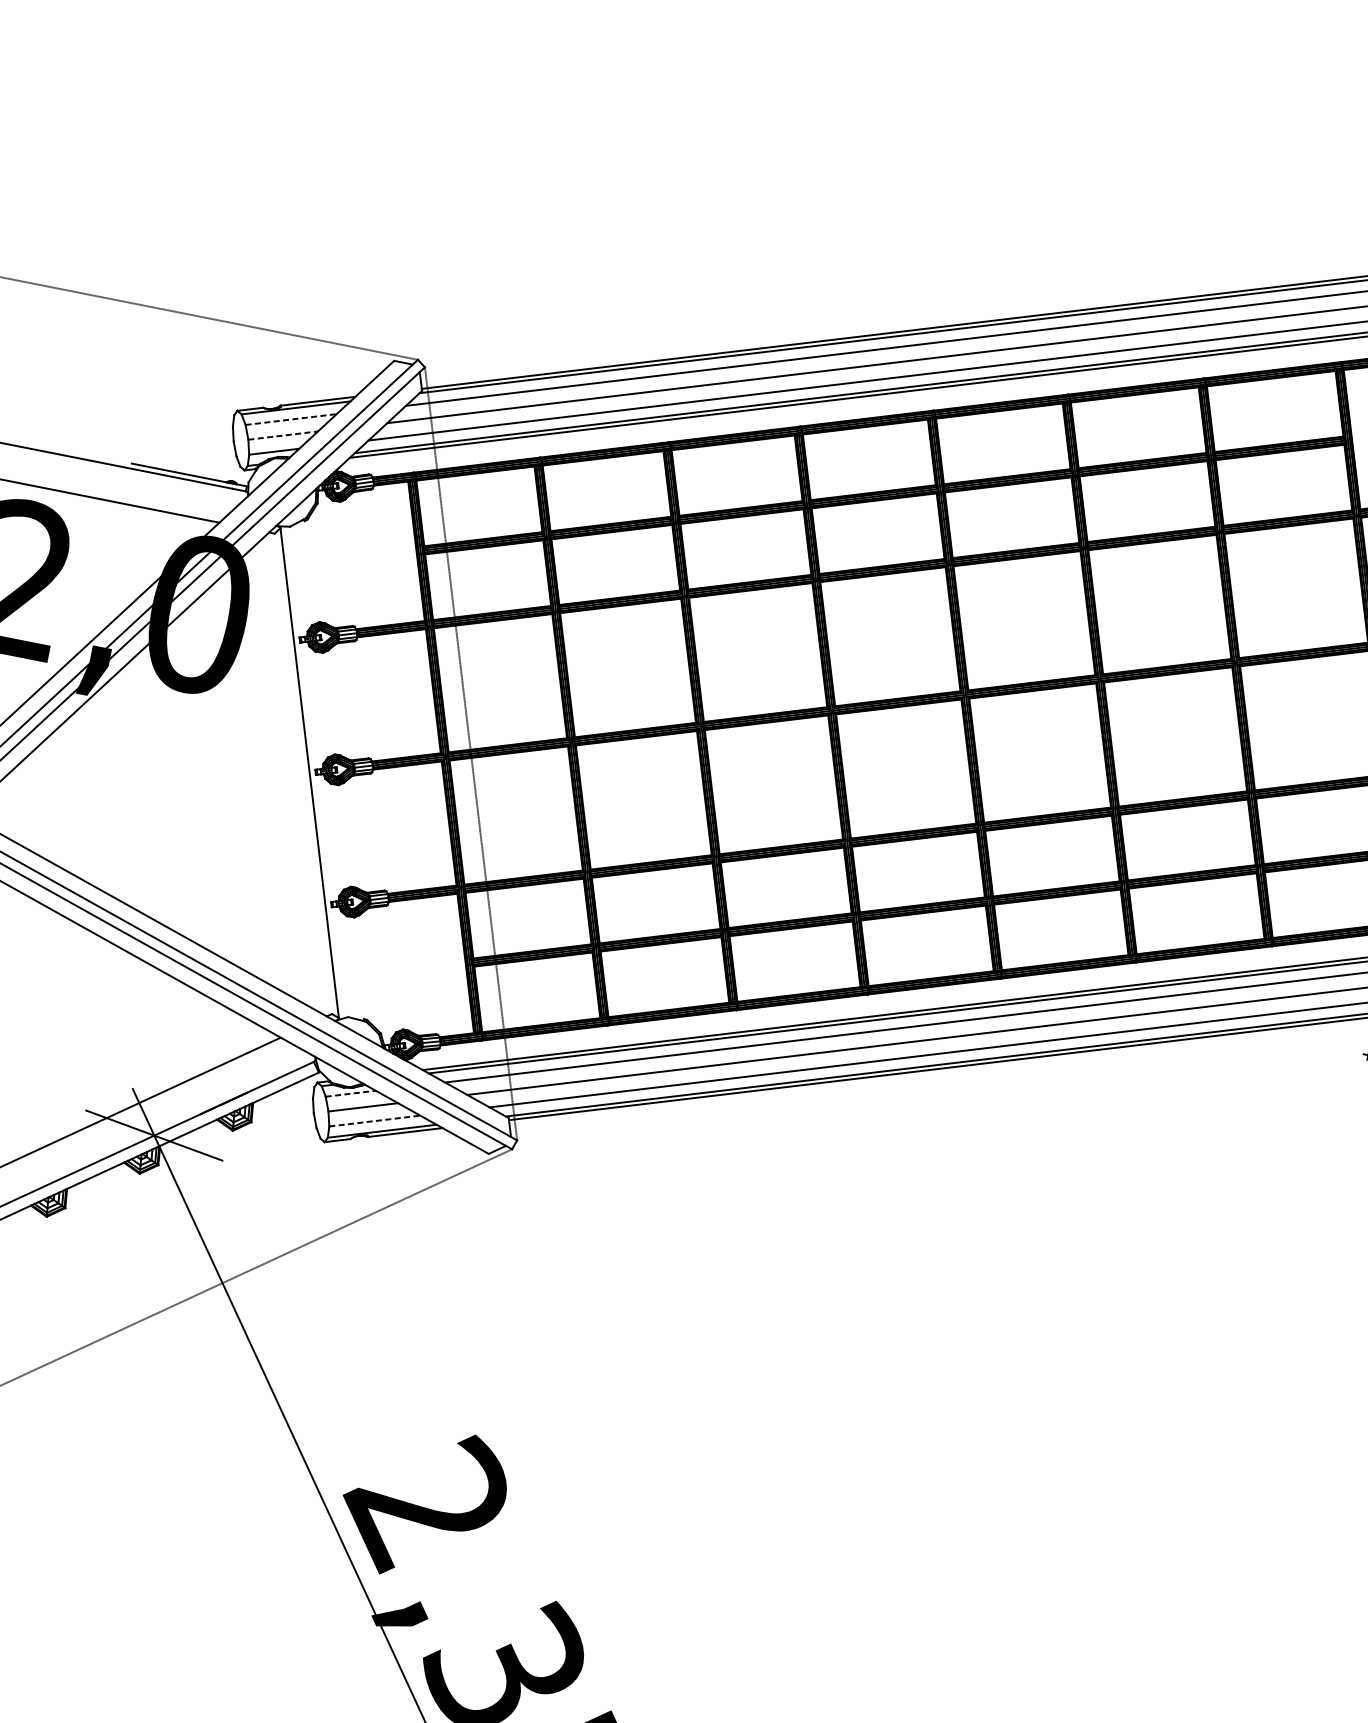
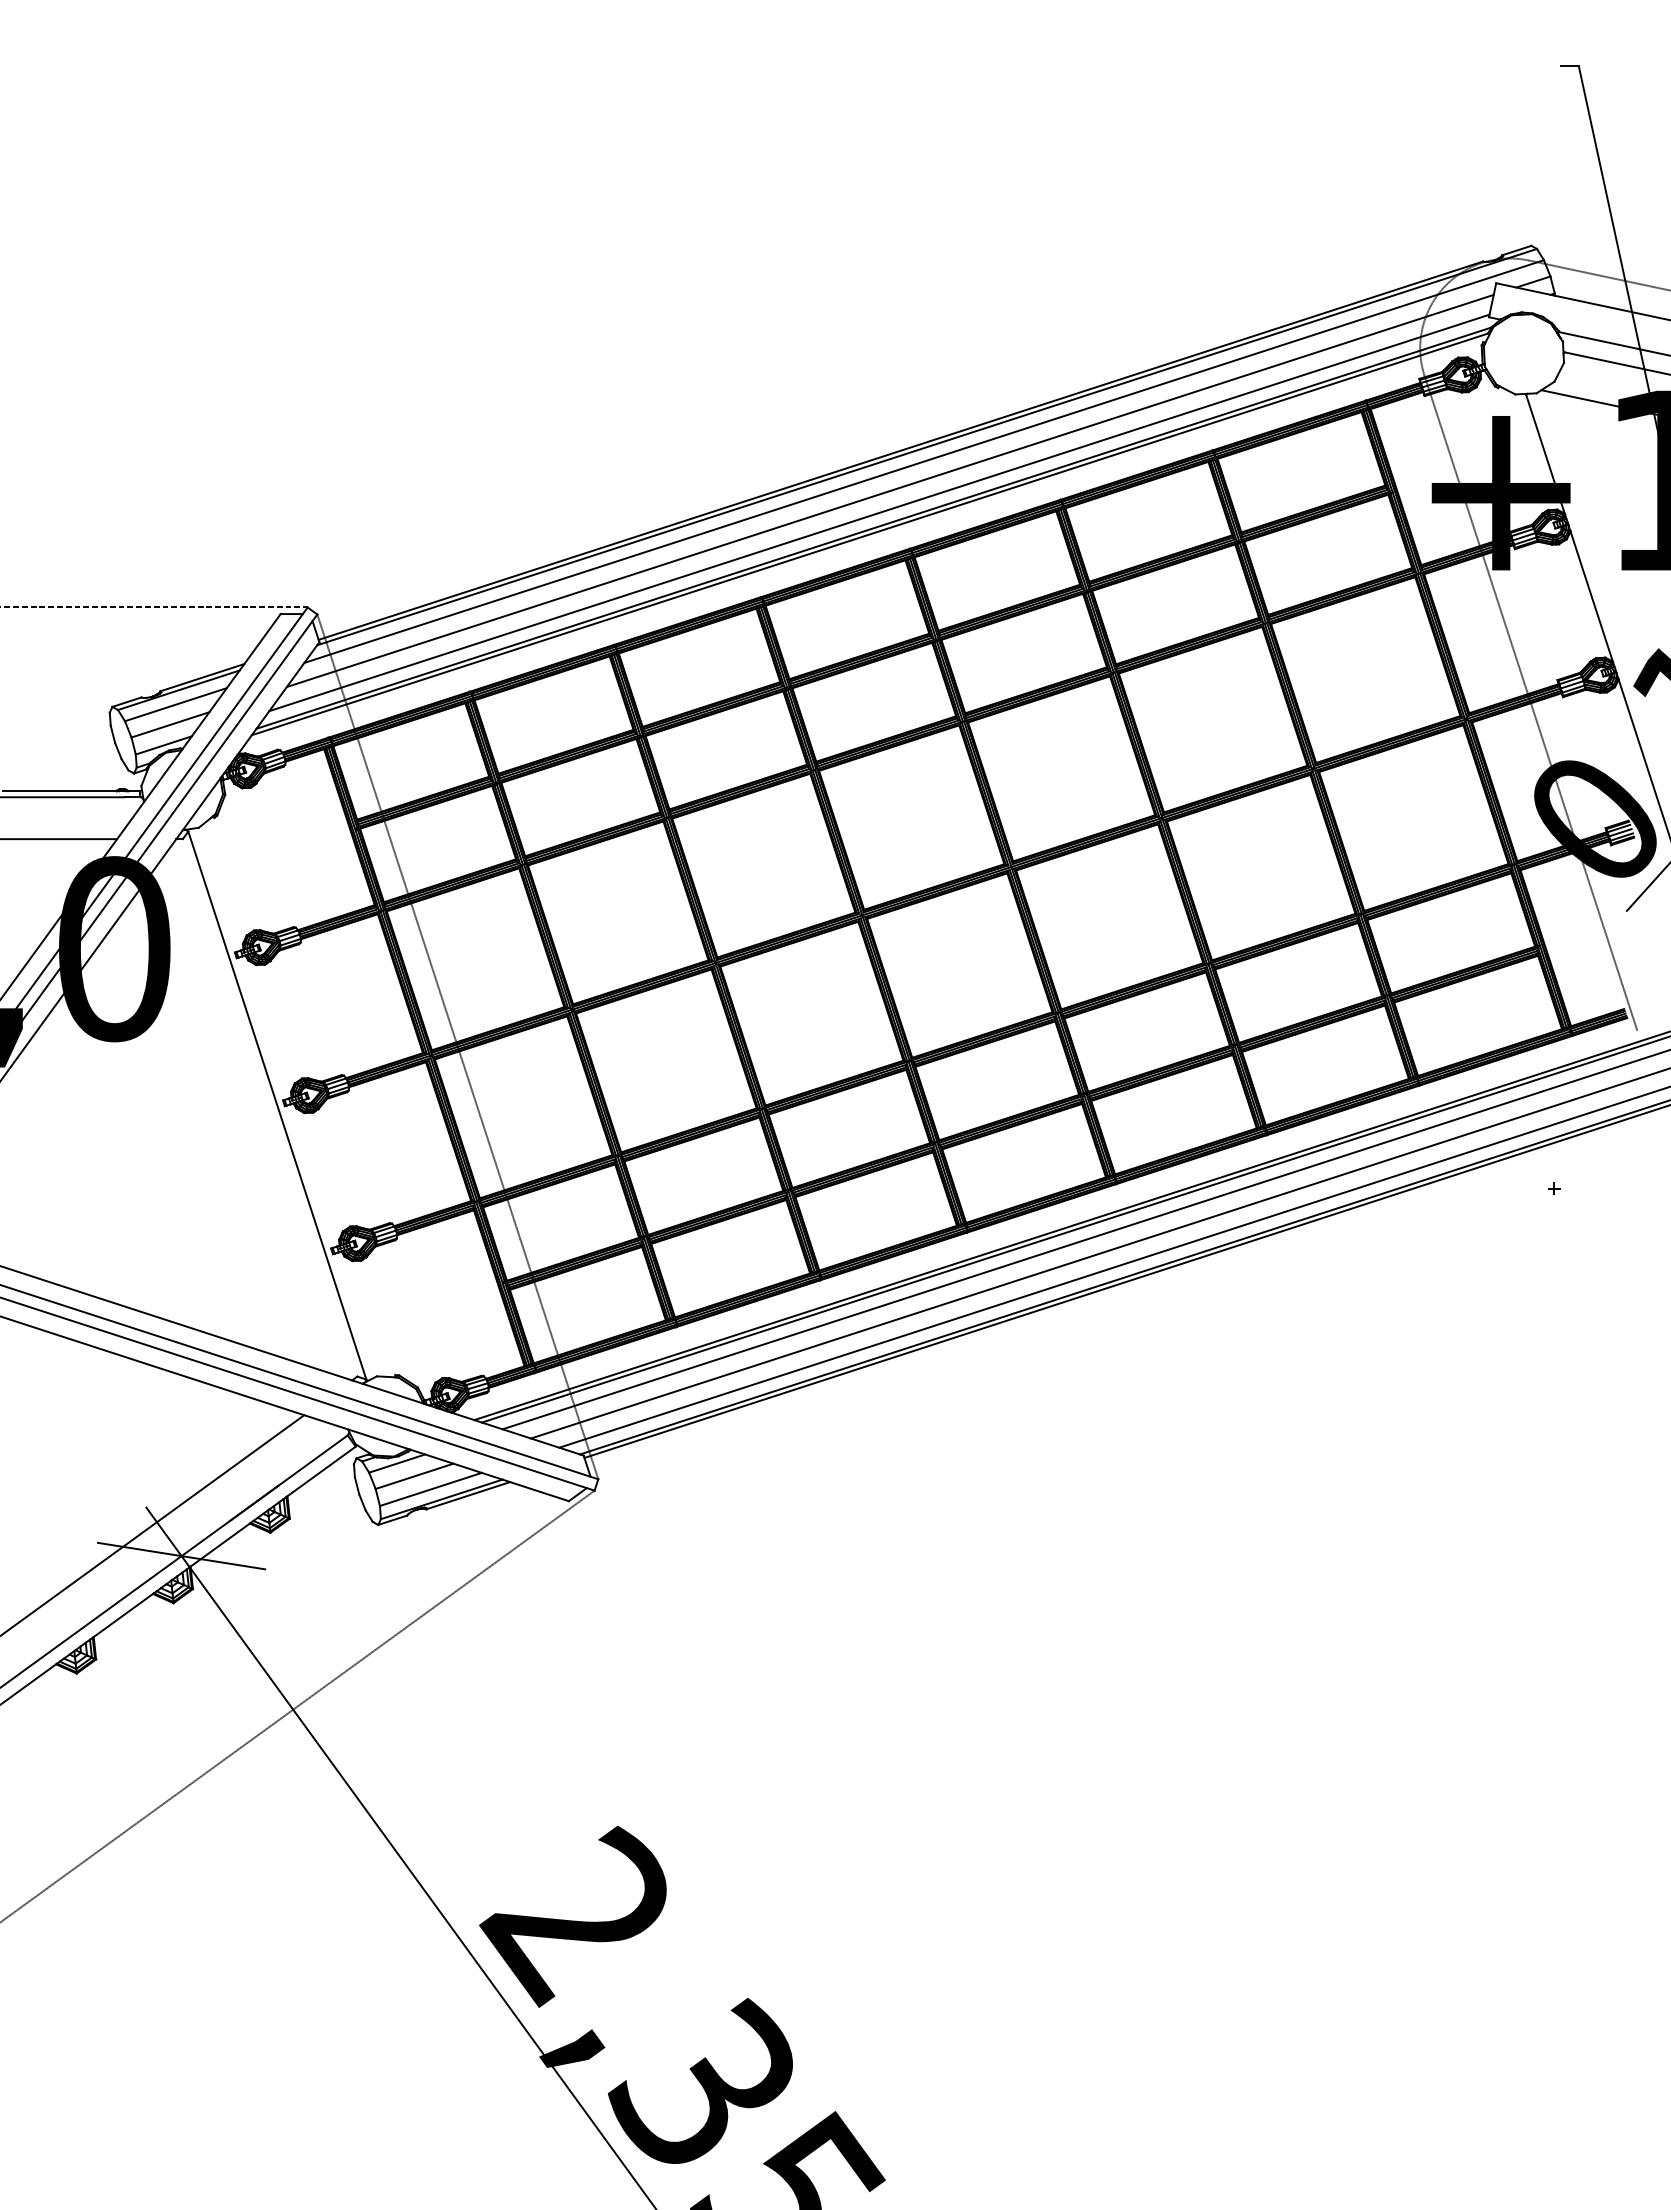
line: (290, 419) -> (175, 704), dashed -> solid
line: (283, 435) -> (170, 724), dashed -> solid
line: (351, 1093) -> (397, 1463), dashed -> solid
line: (374, 1121) -> (430, 1489), dashed -> solid

